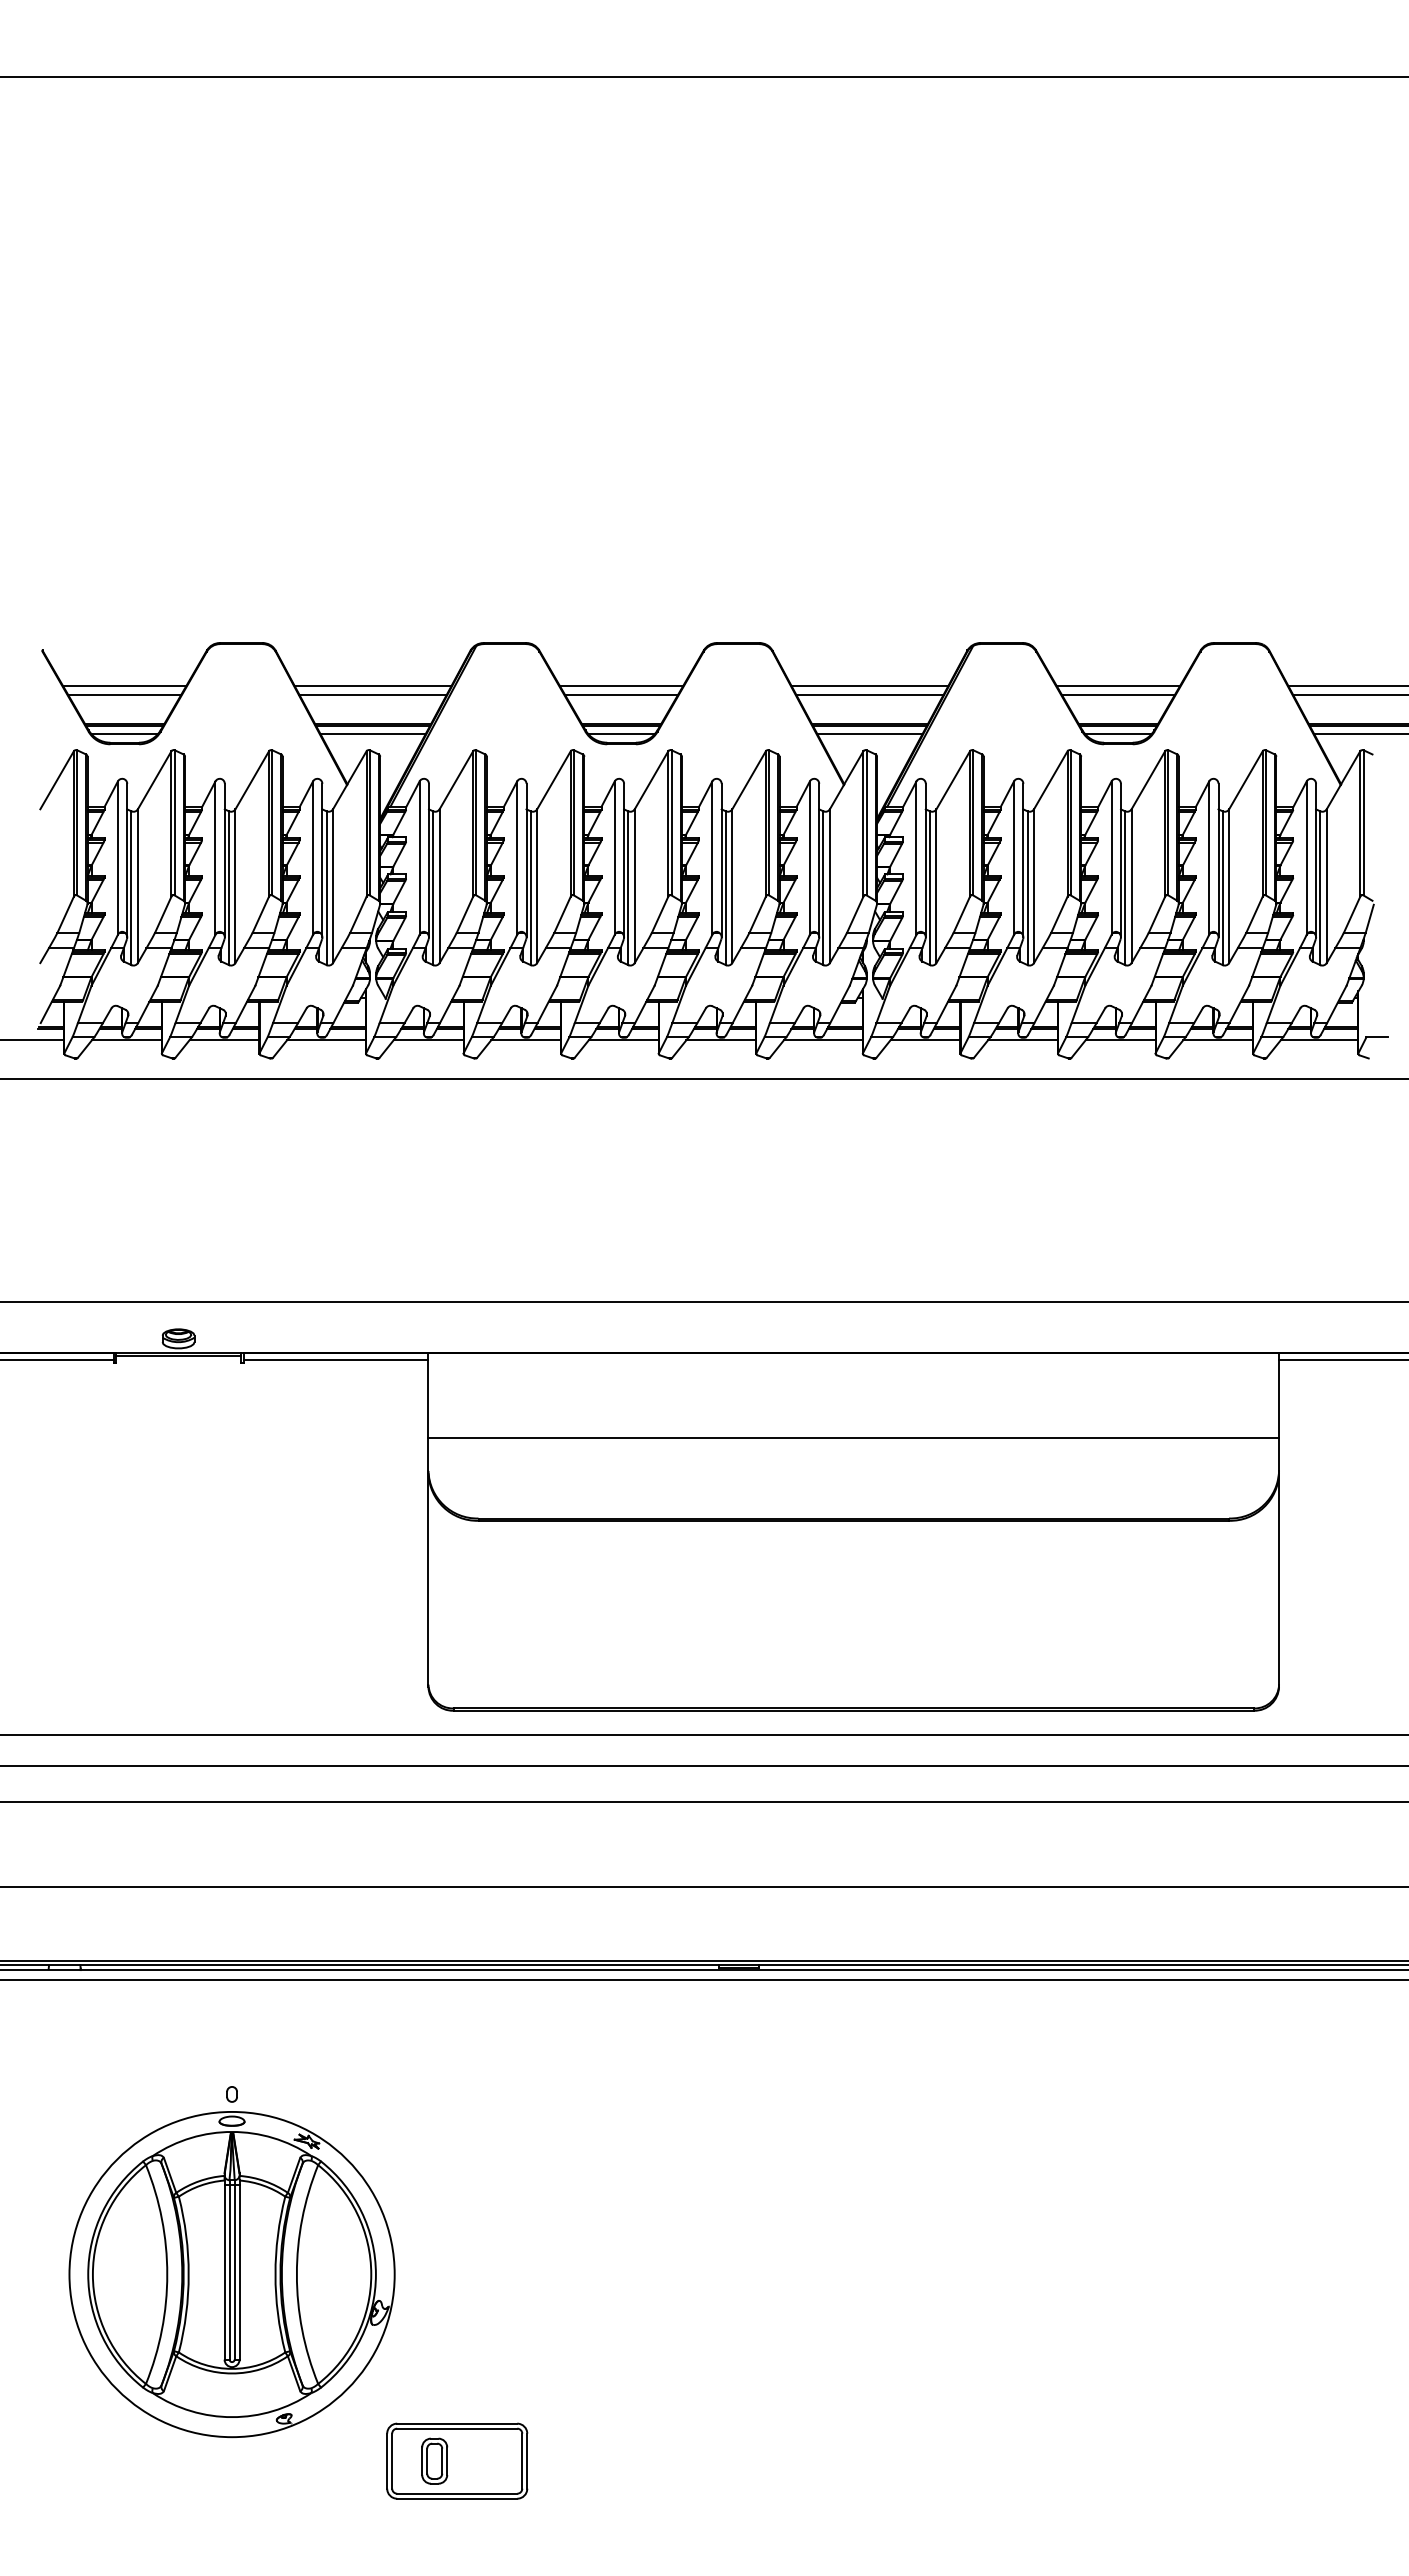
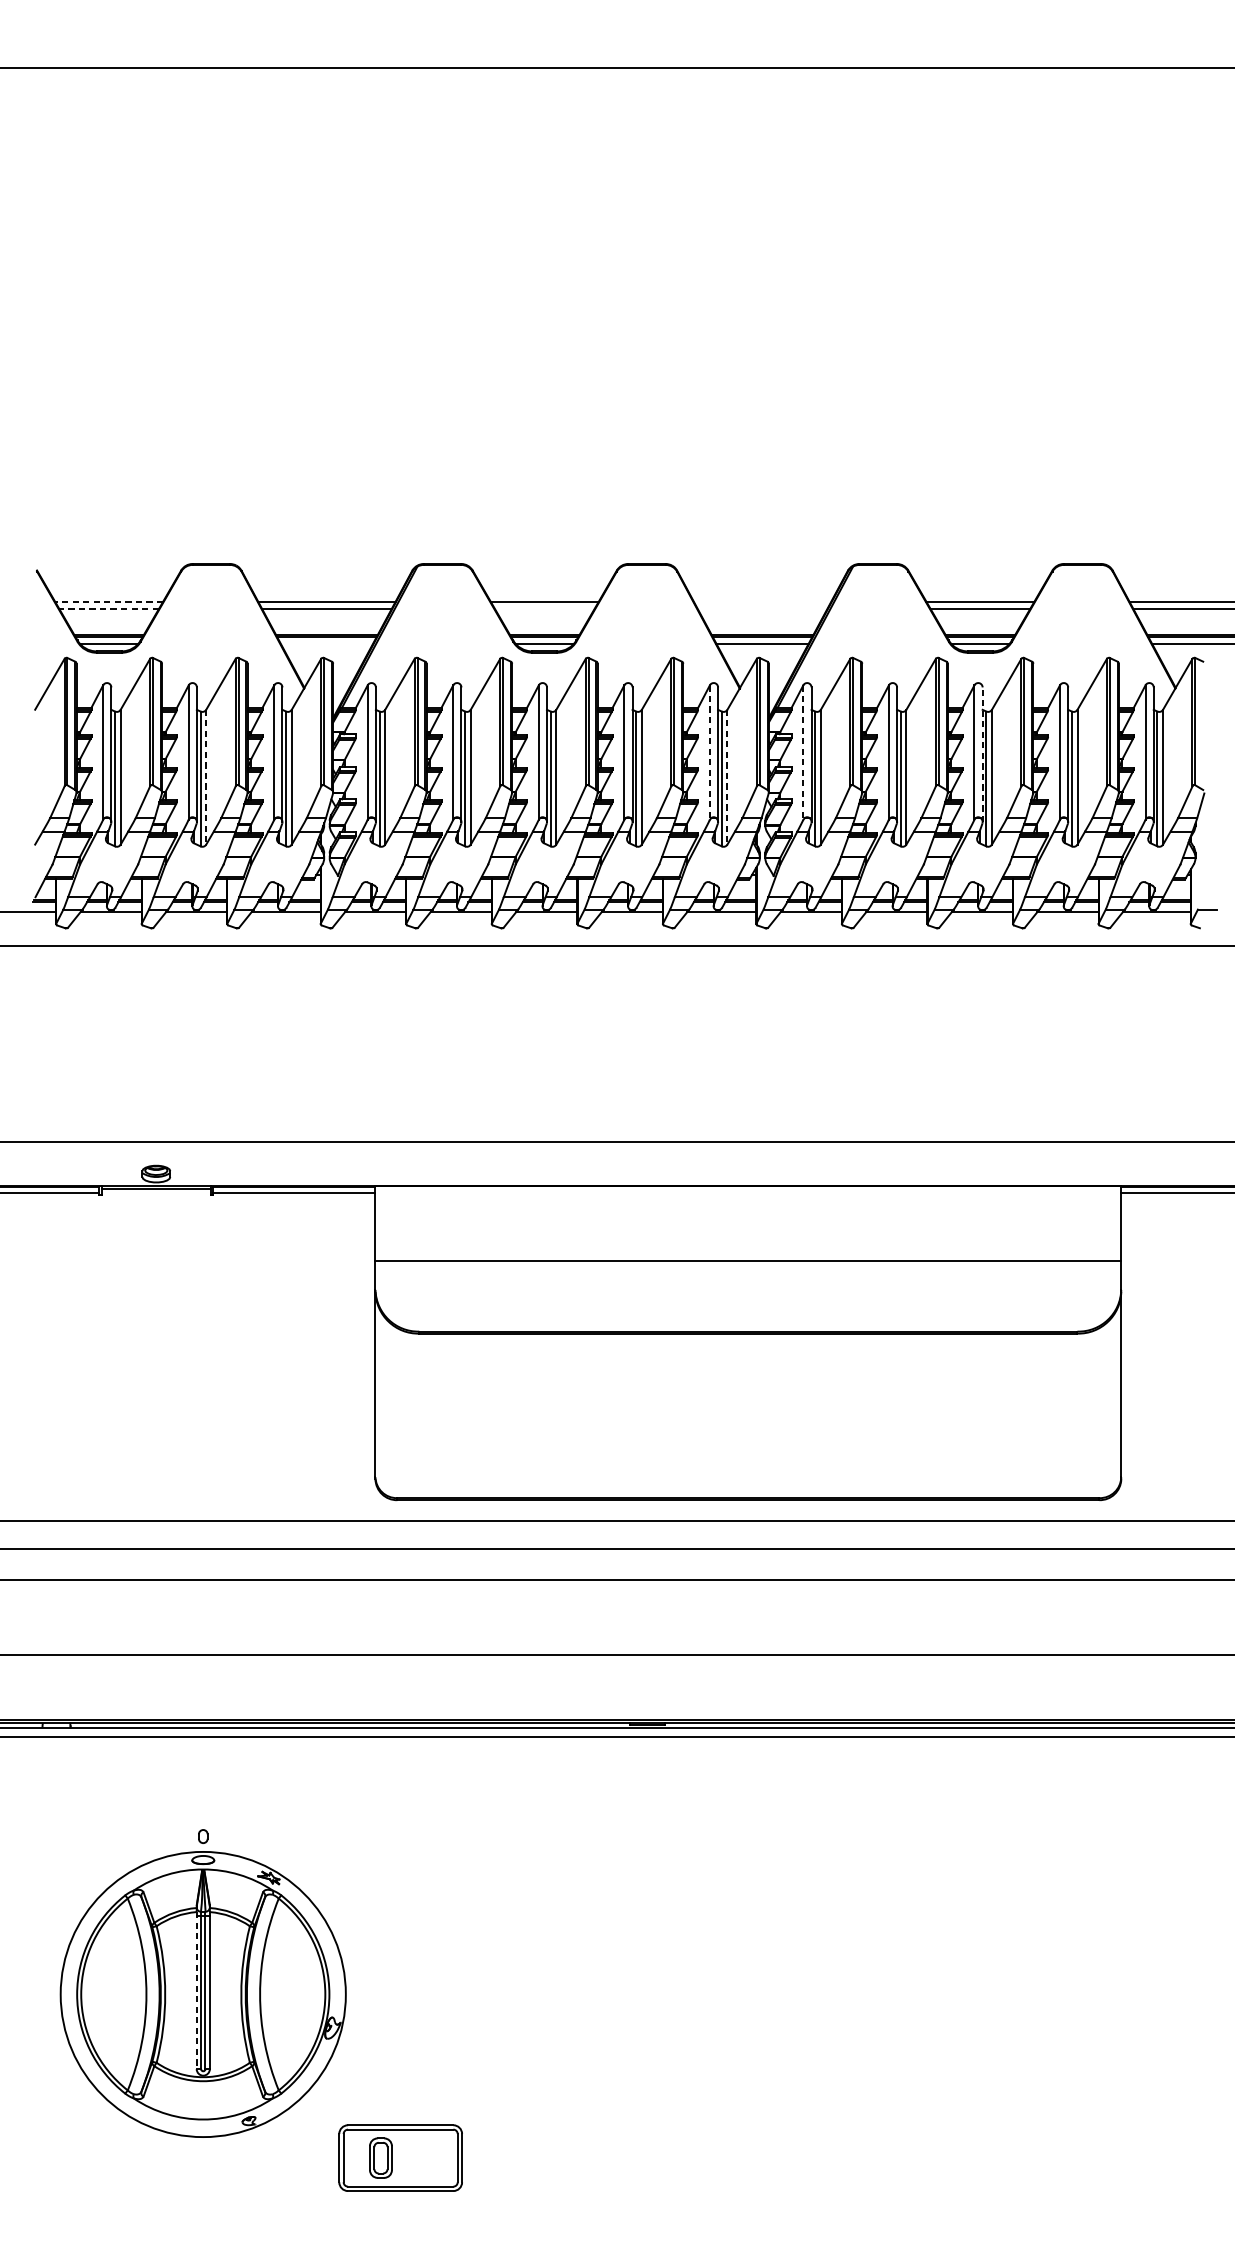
line: (124, 686) -> (108, 602), solid -> dashed
line: (869, 686) -> (762, 602), removed
line: (124, 694) -> (108, 609), solid -> dashed
line: (621, 694) -> (544, 609), removed
line: (869, 694) -> (762, 609), removed
line: (372, 733) -> (326, 643), removed
line: (809, 858) -> (709, 752), solid -> dashed
line: (916, 858) -> (803, 752), solid -> dashed
line: (1120, 860) -> (982, 754), solid -> dashed
line: (235, 886) -> (206, 777), solid -> dashed
line: (829, 886) -> (727, 777), solid -> dashed
line: (224, 2270) -> (196, 1990), solid -> dashed

